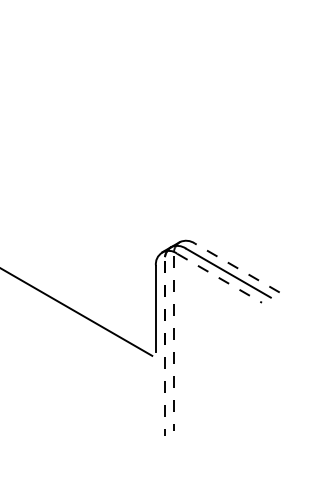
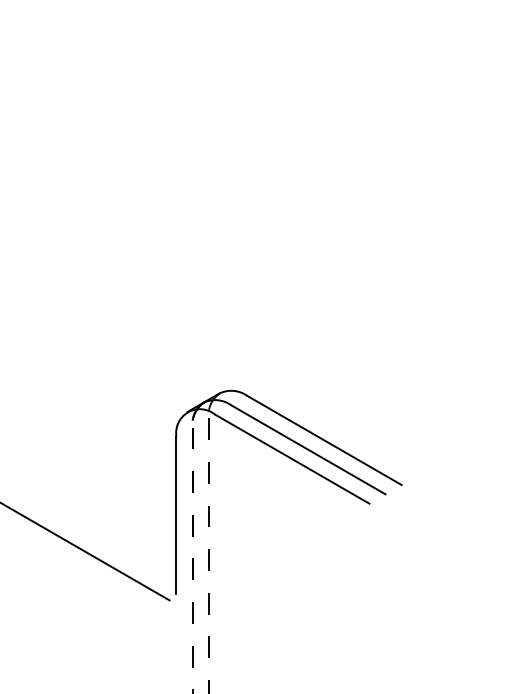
line: (237, 268) -> (324, 441), dashed -> solid
line: (219, 278) -> (292, 459), dashed -> solid

